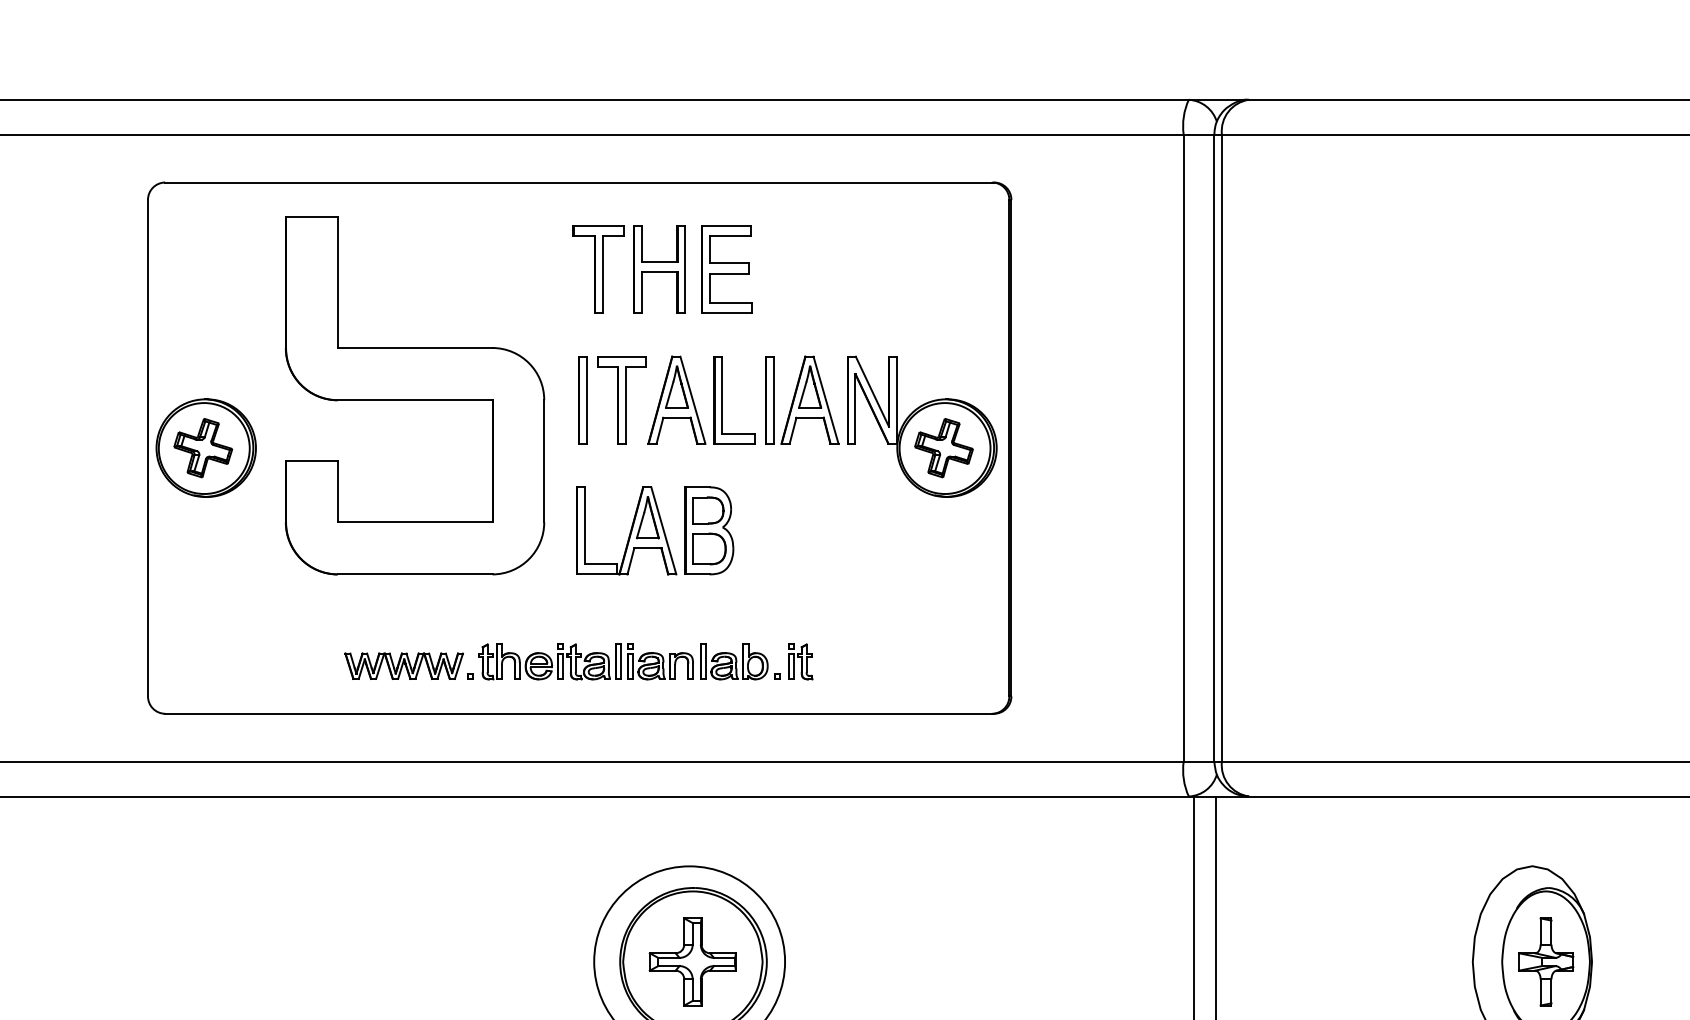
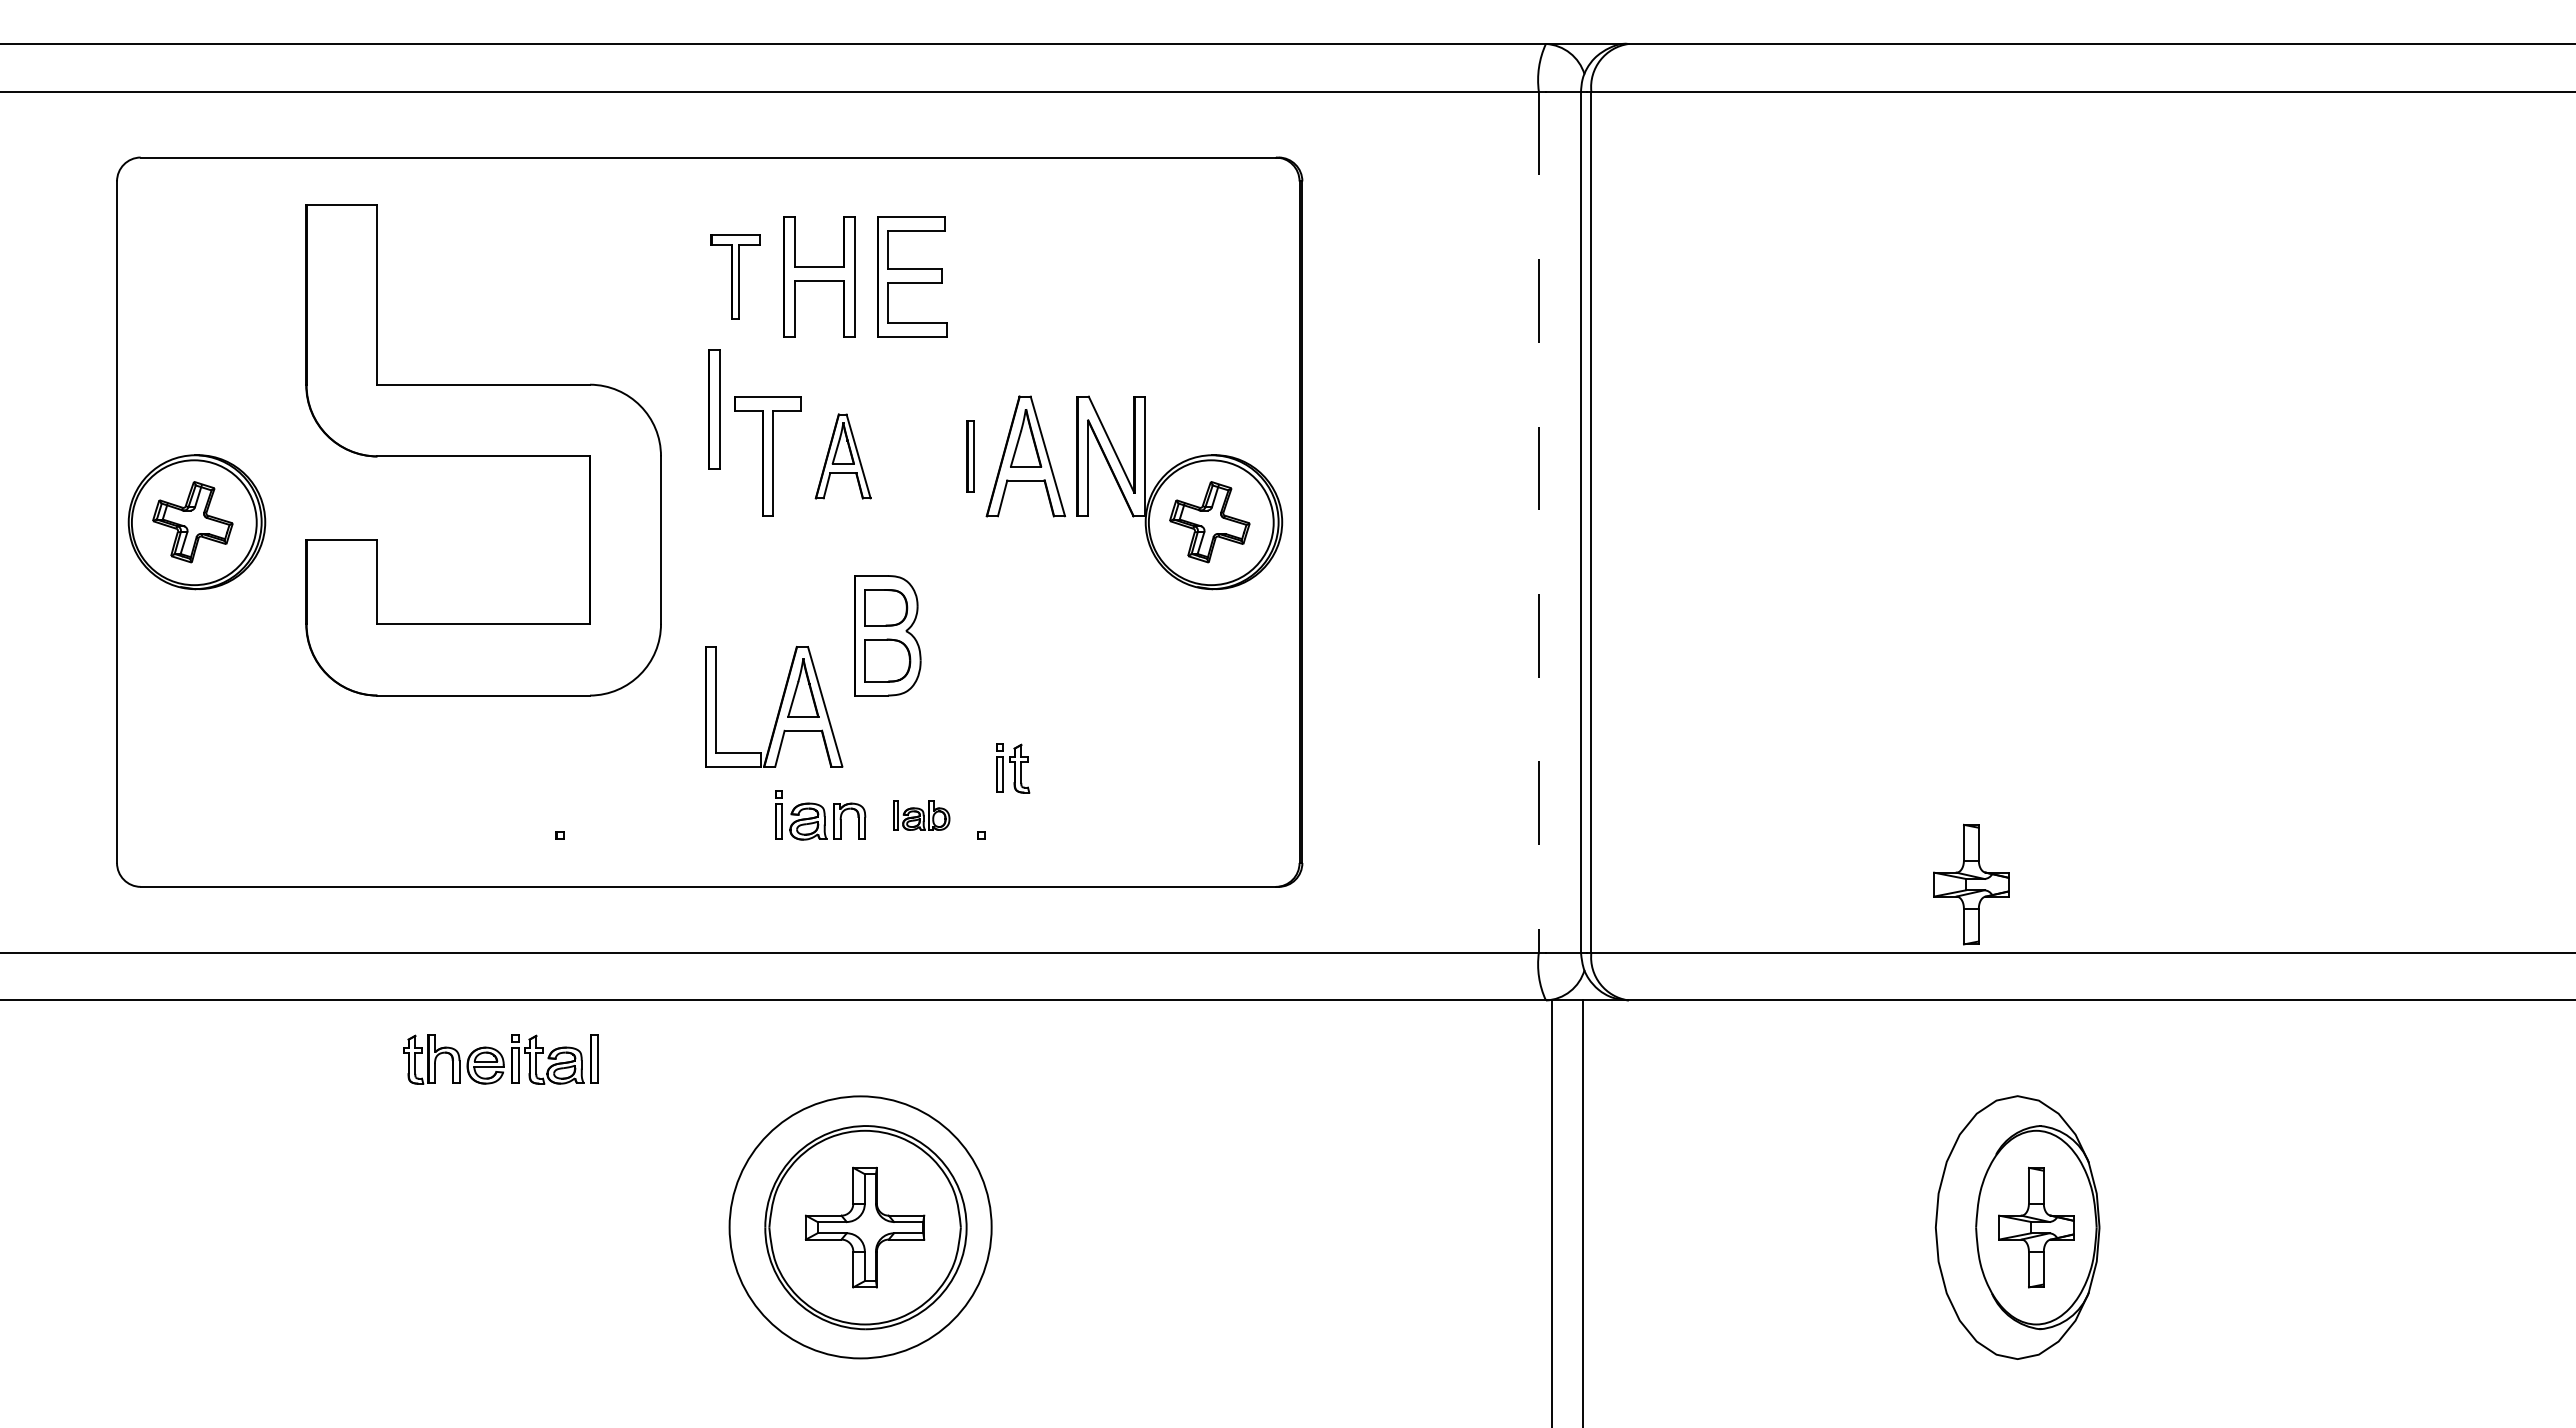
part: (598, 269) -> (735, 276), size x0.7
part: (583, 400) -> (714, 409), moved
part: (677, 400) -> (843, 456), size x0.7
part: (722, 400) -> (905, 456), removed
part: (769, 400) -> (970, 456), size x0.6
line: (1183, 448) -> (1538, 522), solid -> dashed
part: (626, 530) -> (774, 706), moved
part: (549, 661) -> (500, 1059), moved
part: (733, 661) -> (921, 815), size x0.6
part: (800, 661) -> (1013, 768), moved
part: (404, 666) -> (468, 821), removed
part: (1498, 712) -> (1971, 884), added

